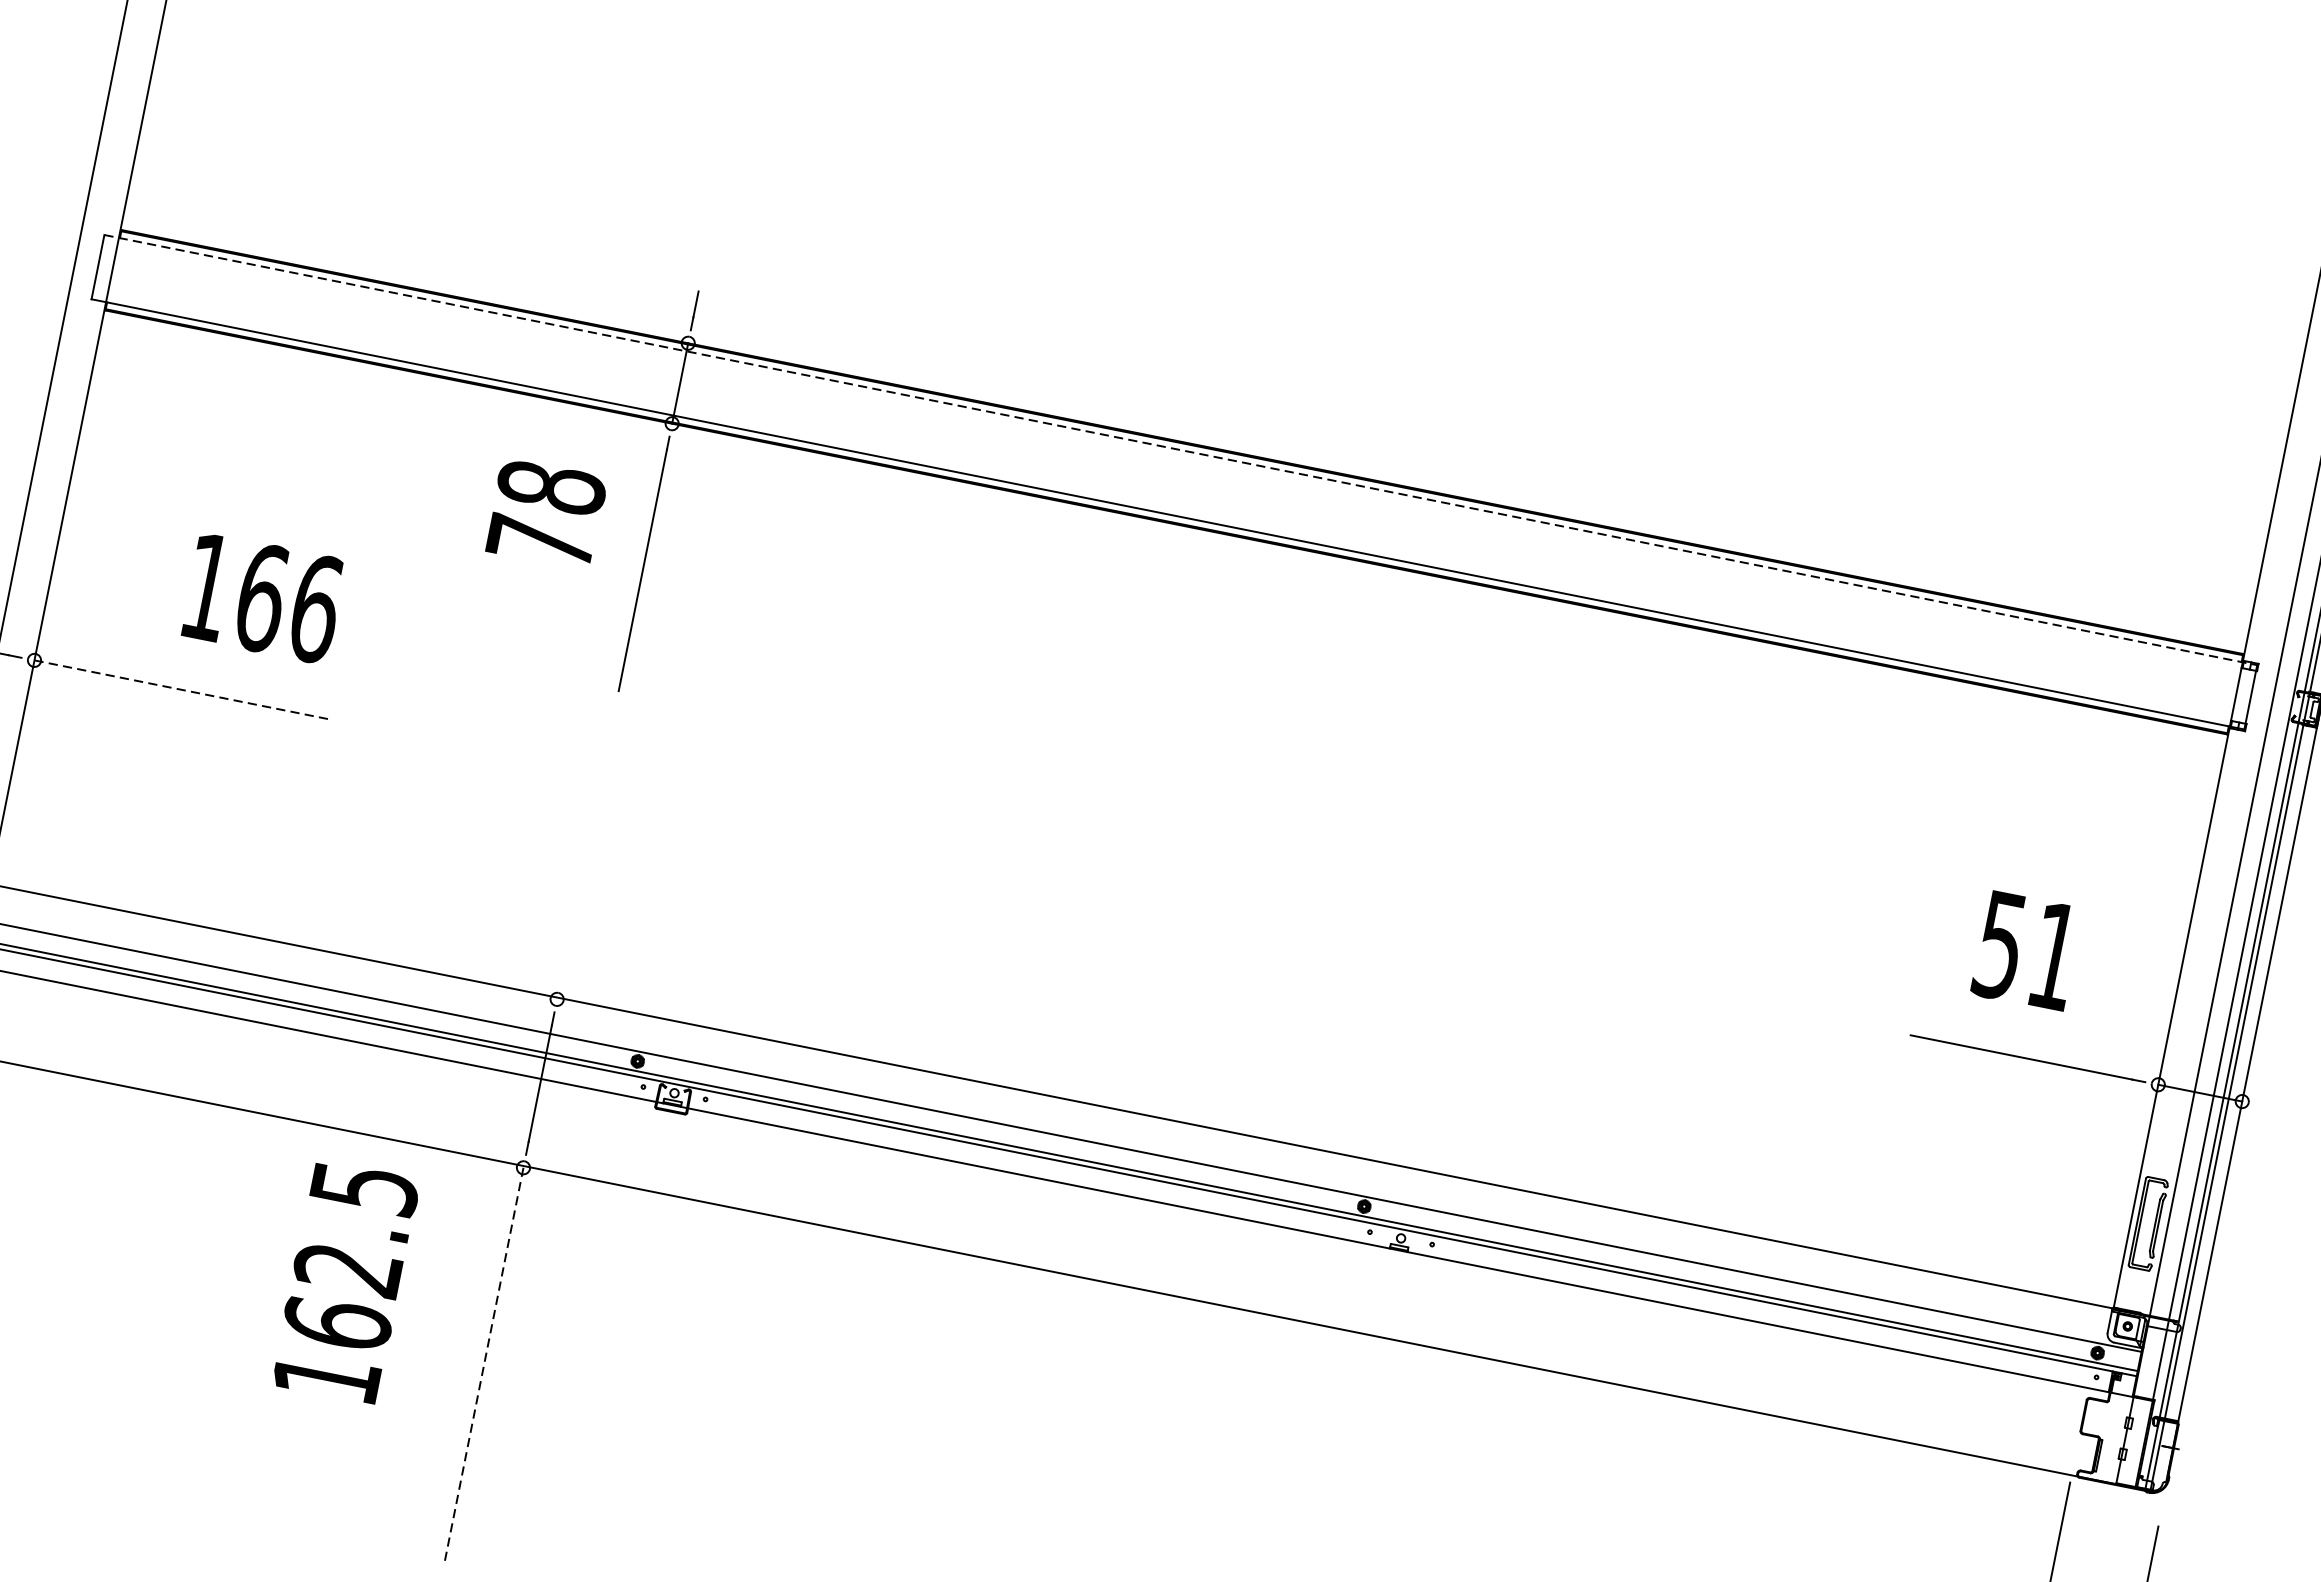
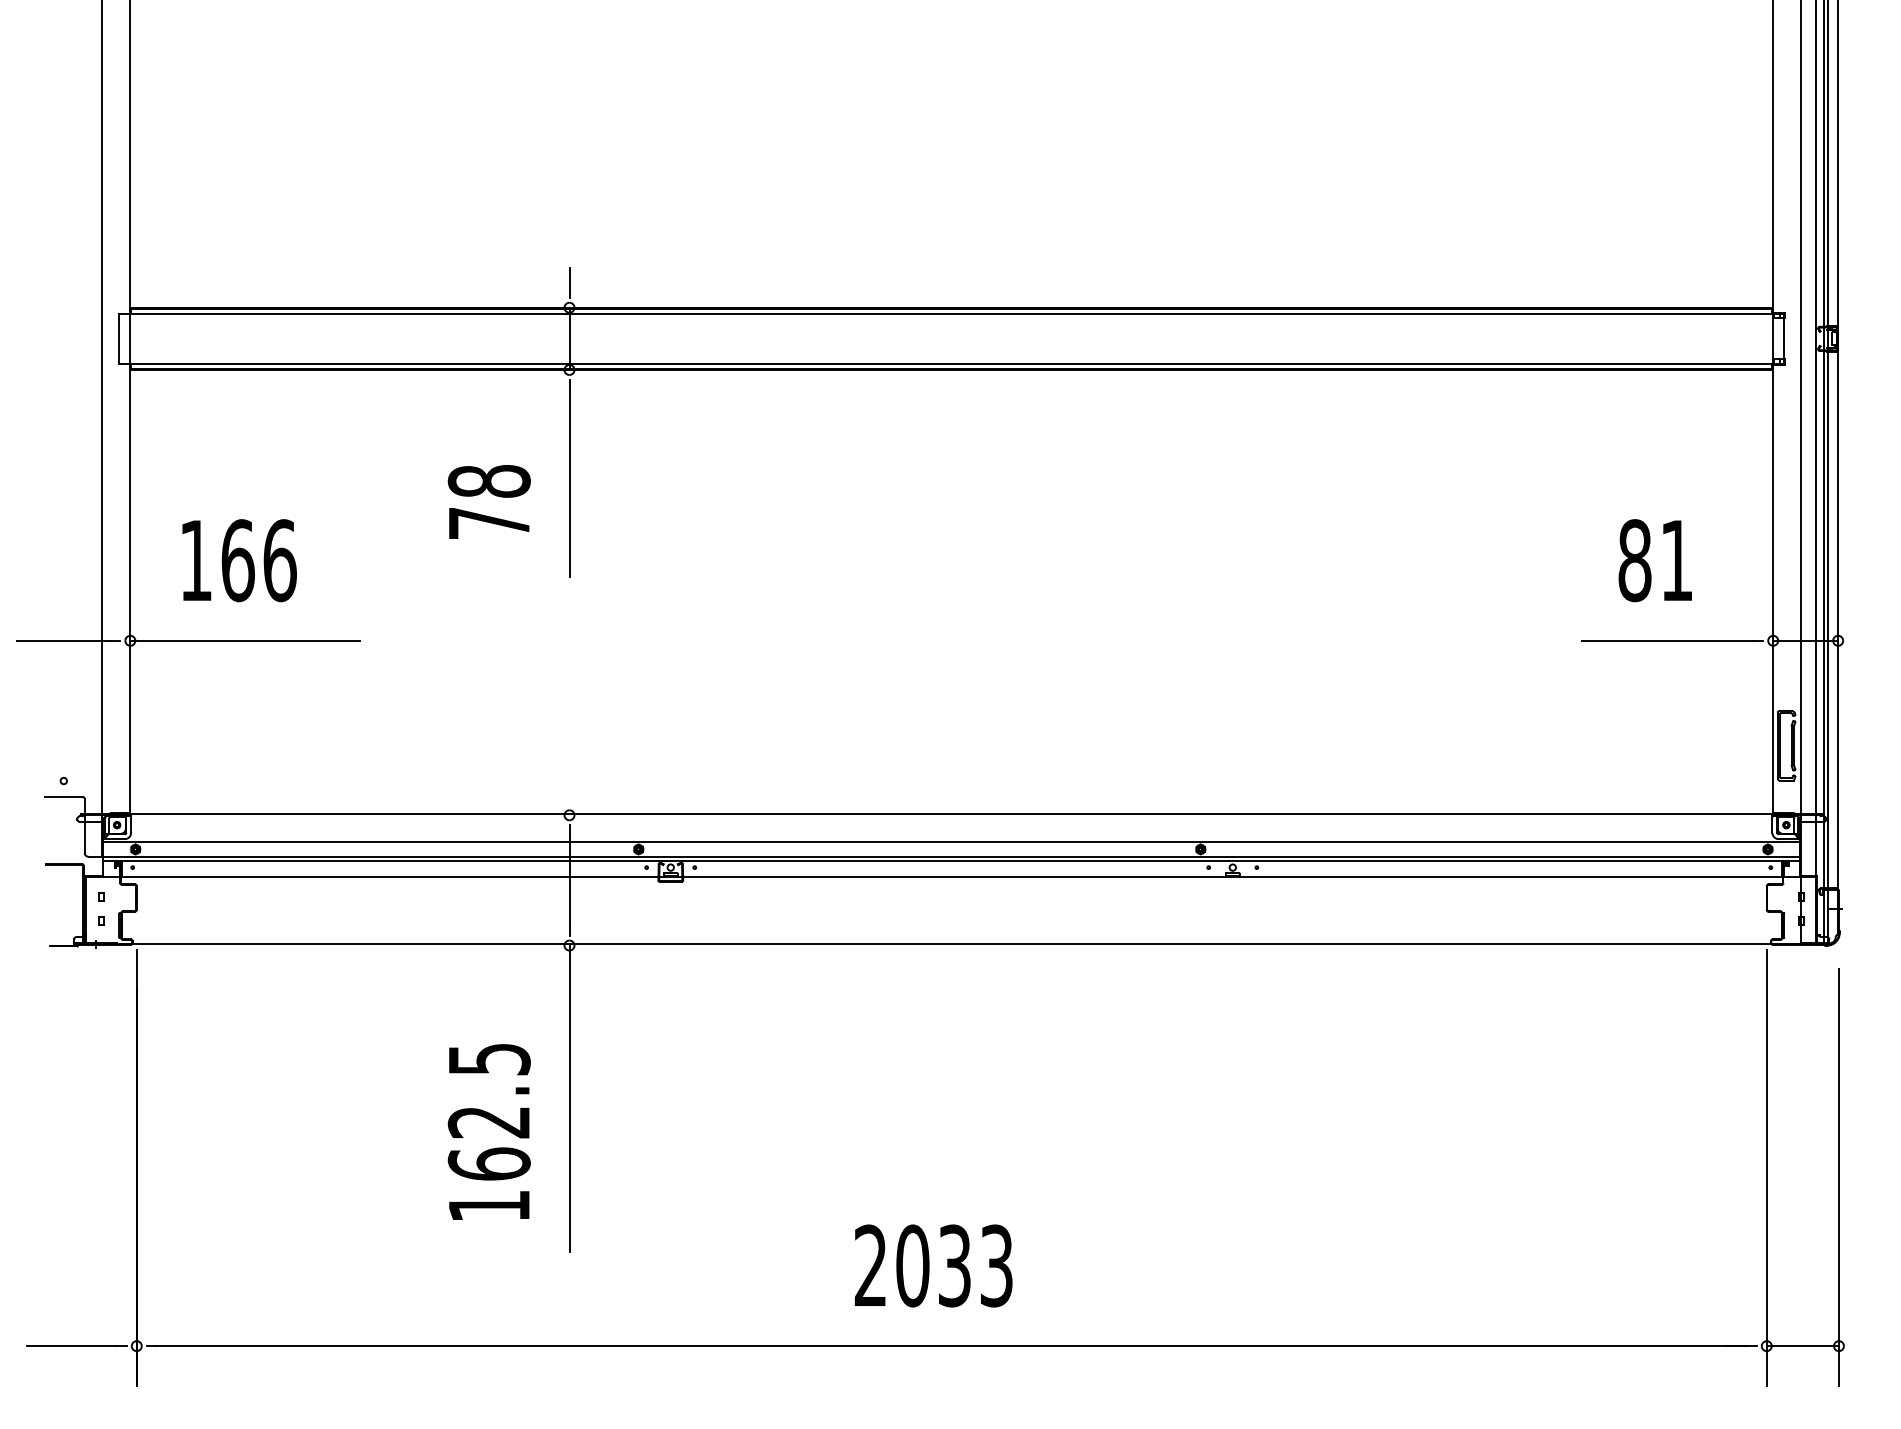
line: (1180, 450) -> (951, 314), dashed -> solid
text: (545, 513) -> (488, 501), moved
text: (263, 598) -> (239, 560), moved
line: (183, 689) -> (245, 640), dashed -> solid
text: (1999, 945) -> (1634, 560), 51 -> 81
text: (344, 1281) -> (488, 1131), moved
line: (483, 1366) -> (569, 1099), dashed -> solid

